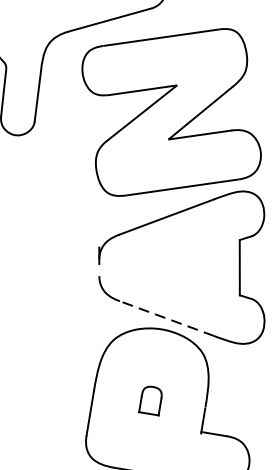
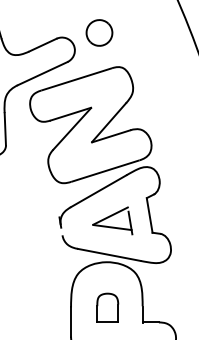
part: (180, 265) -> (112, 220), added
line: (167, 318) -> (109, 254), dashed -> solid
part: (150, 399) -> (107, 307), size x1.67

